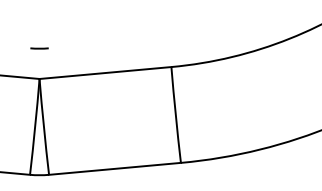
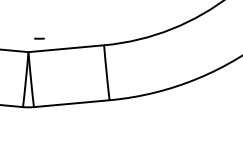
arc: (39, 48) -> (39, 38), moved

